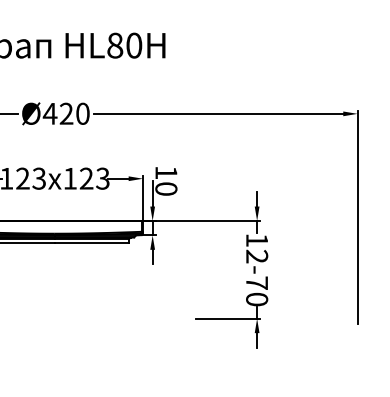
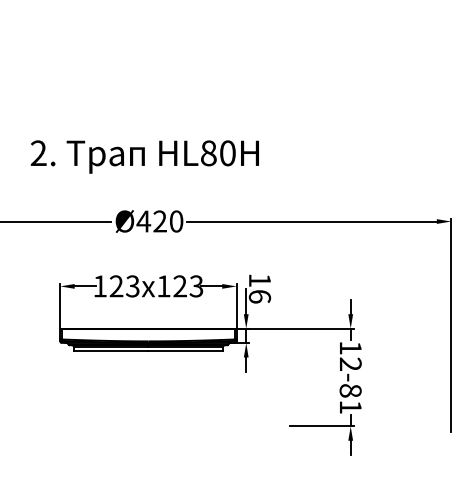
text: (166, 188) -> (260, 296), 10 -> 16
text: (256, 290) -> (350, 398), 12-70 -> 12-81

